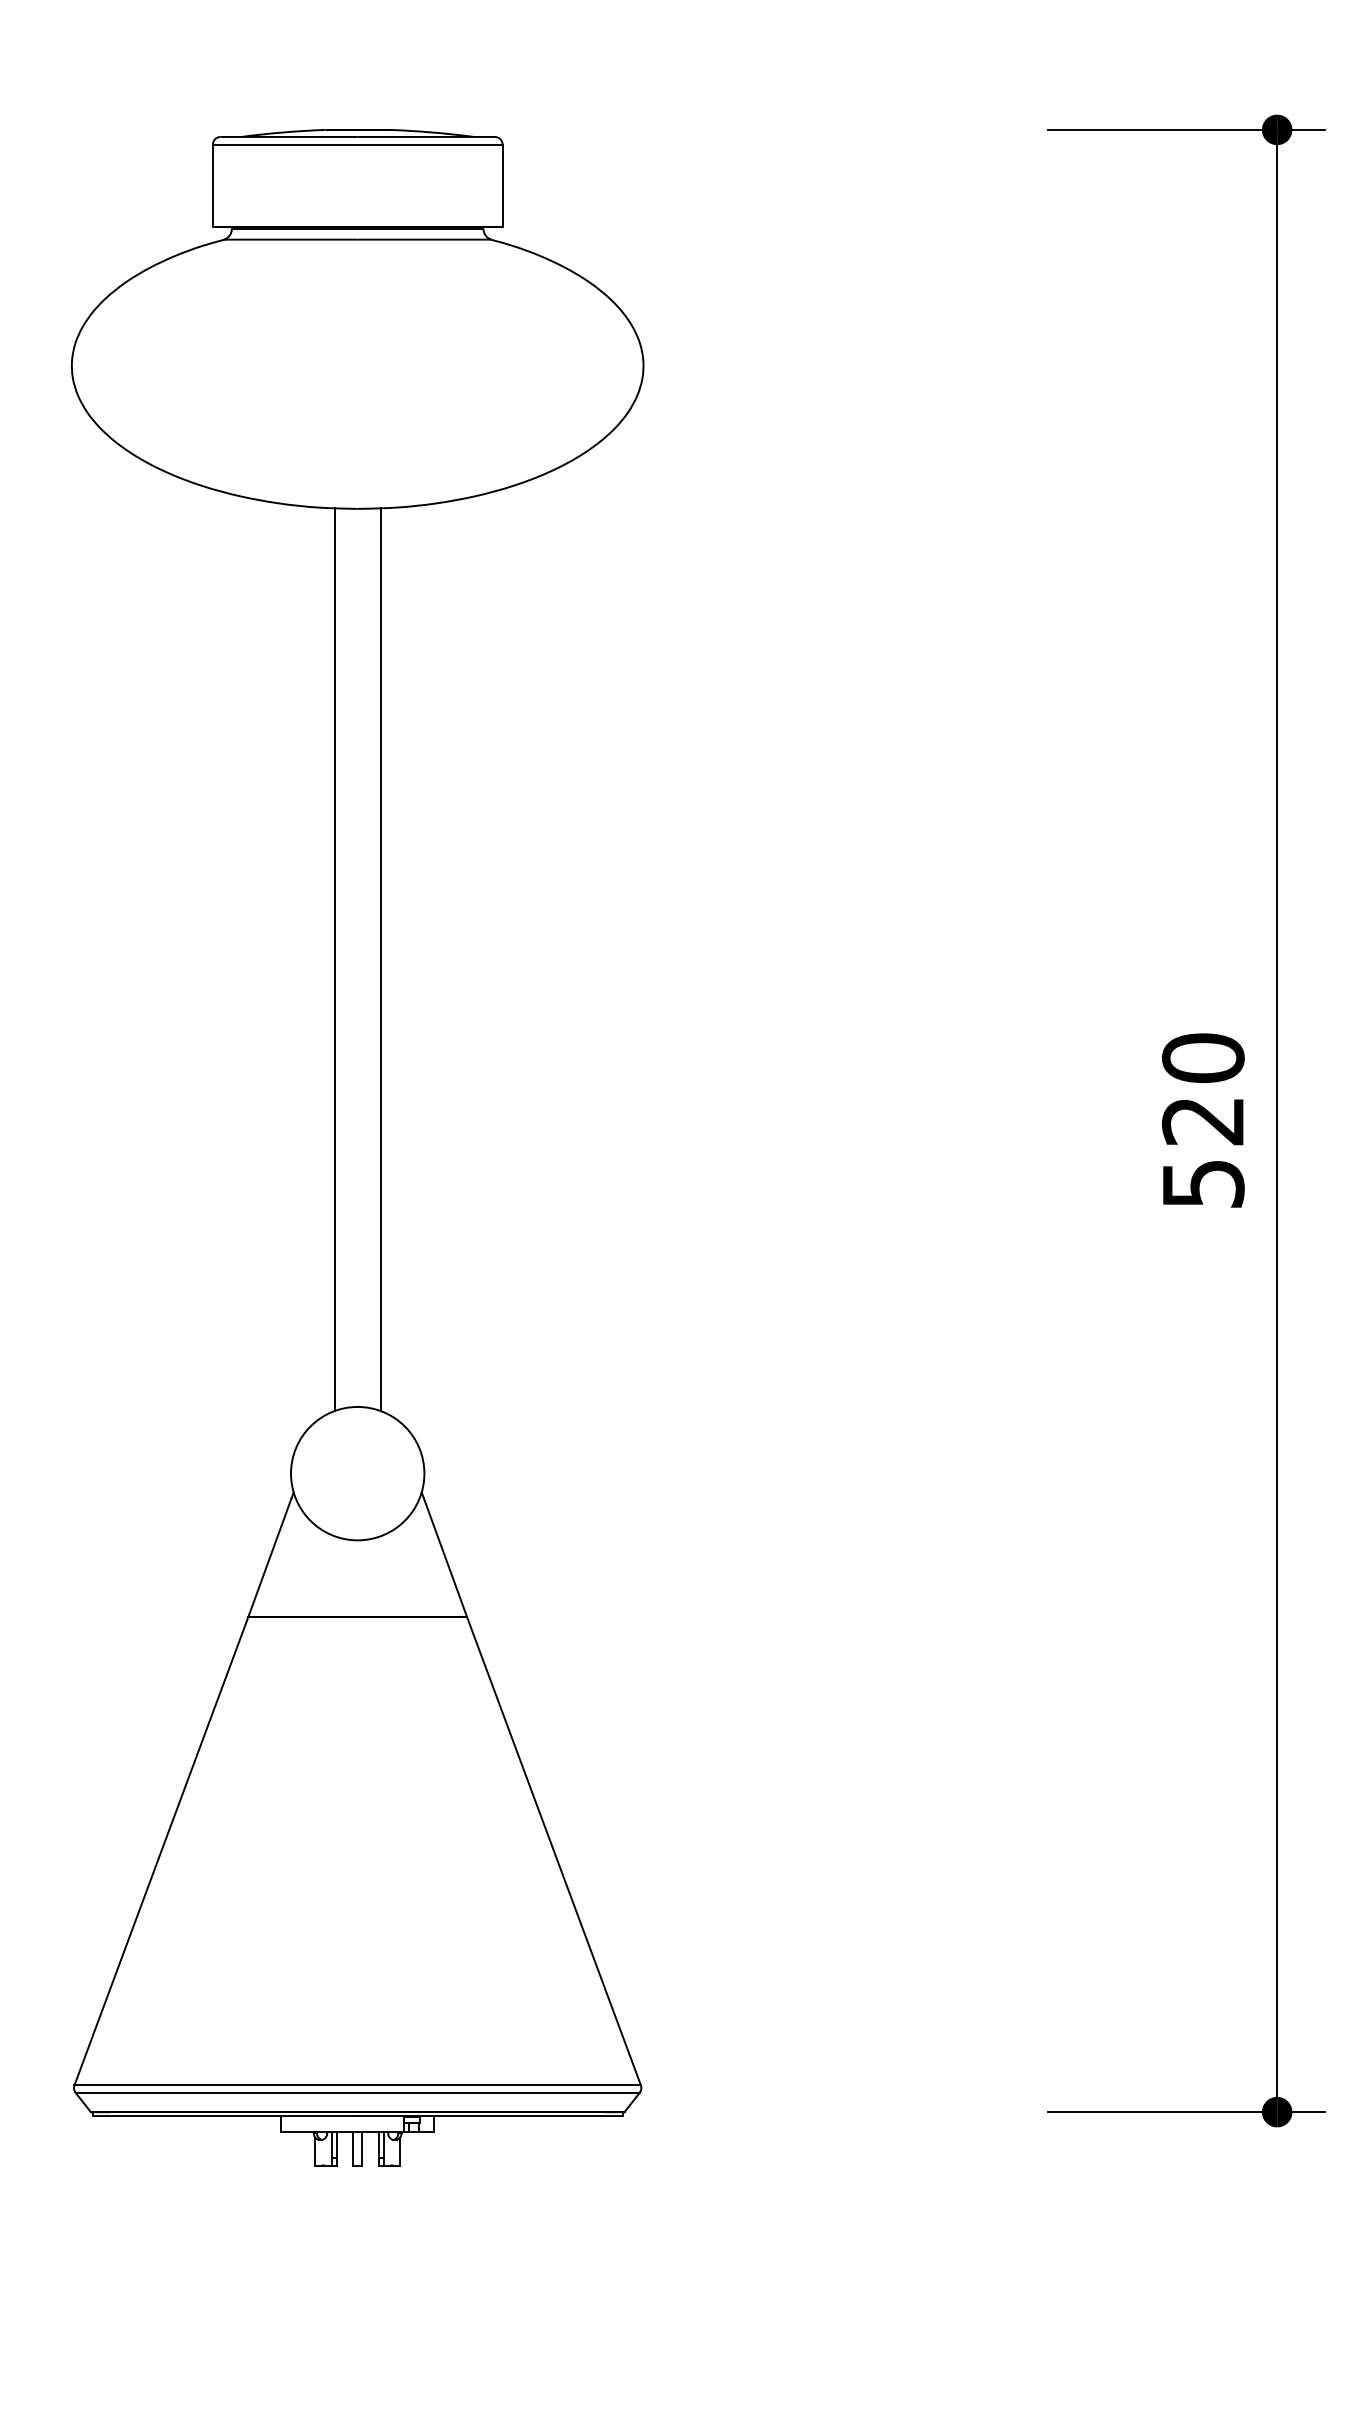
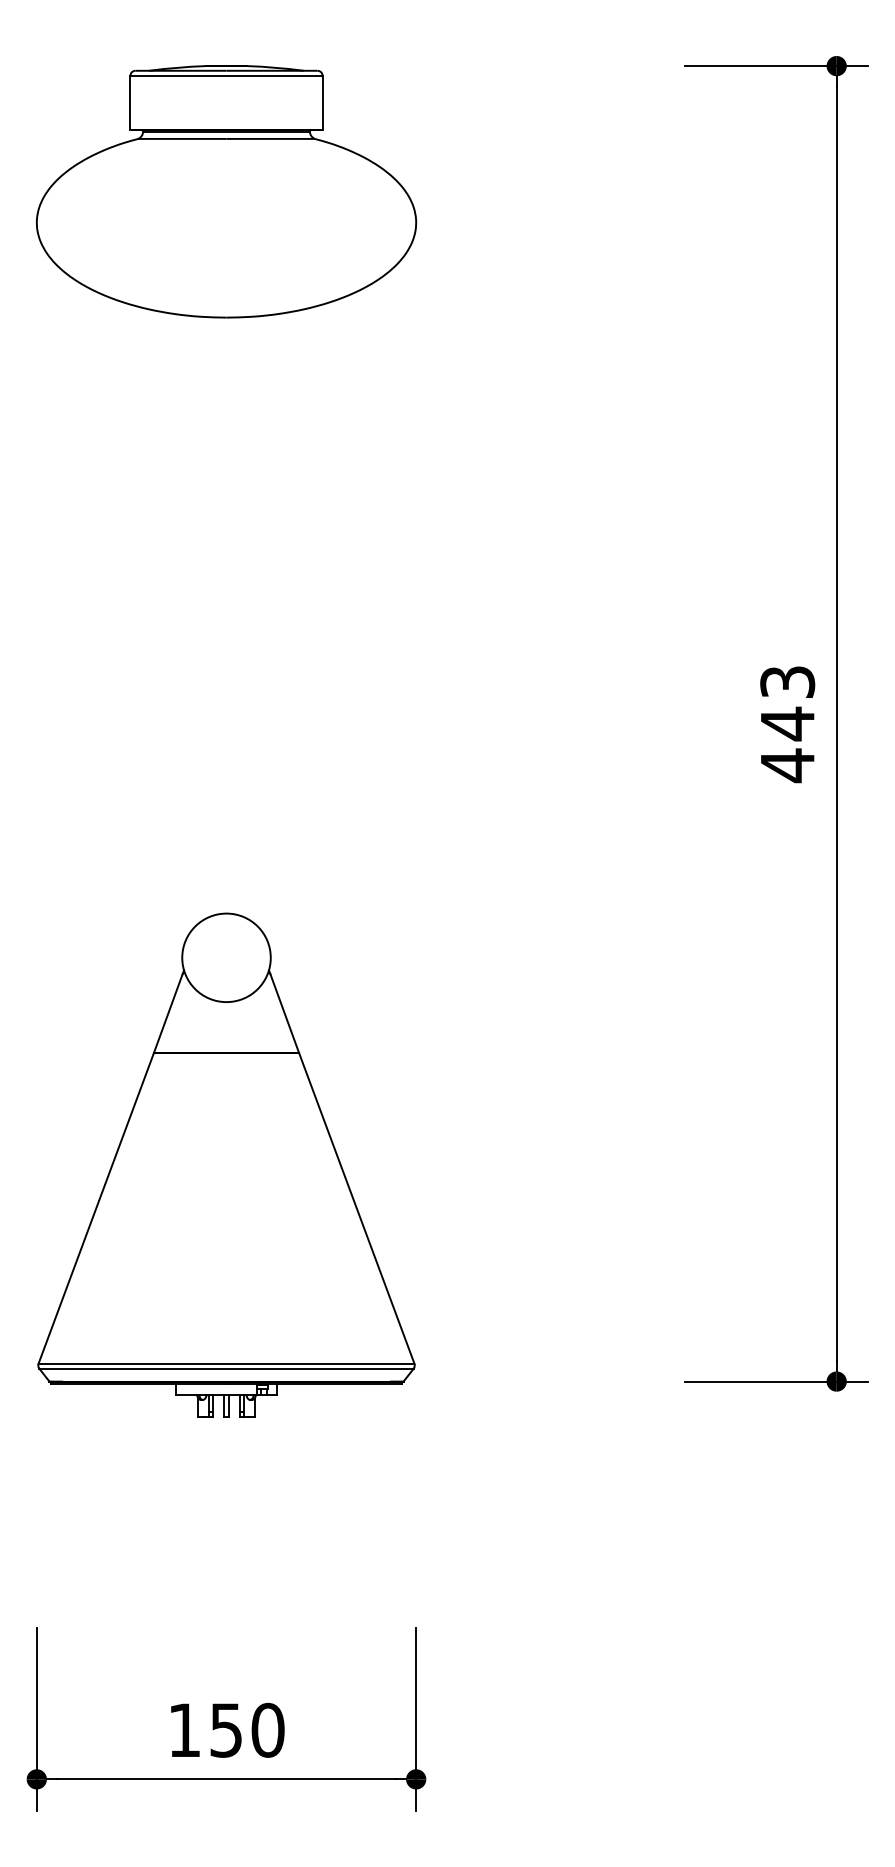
line: (335, 959) -> (211, 616), removed
line: (380, 959) -> (241, 616), removed
text: (1203, 1122) -> (787, 724), 520 -> 443

